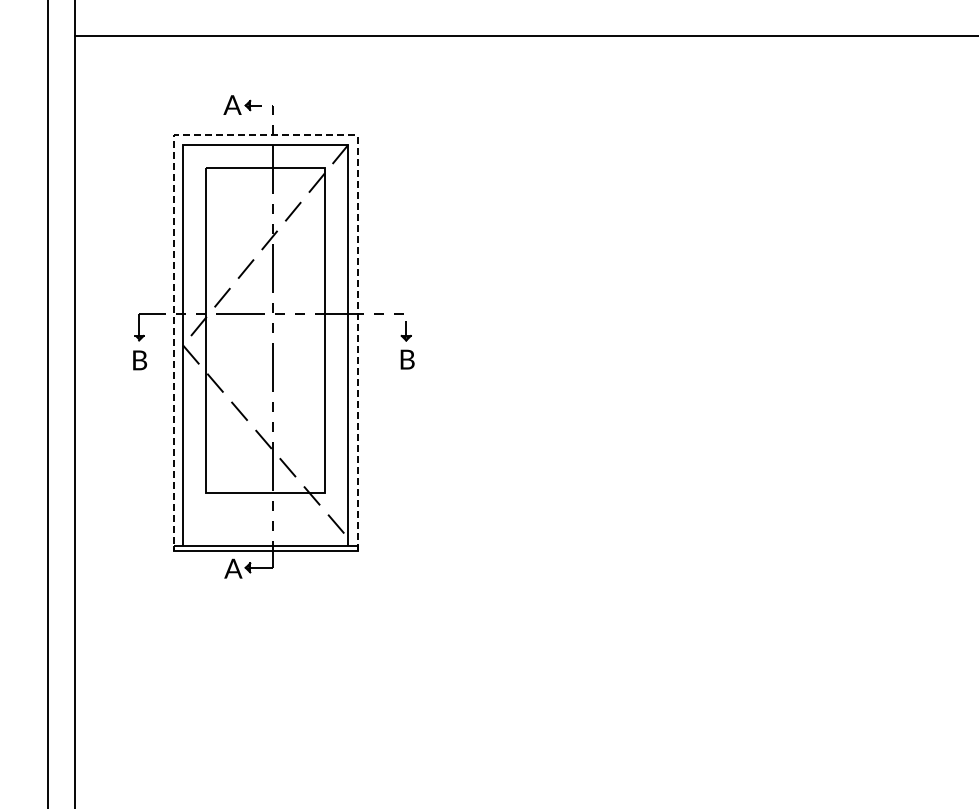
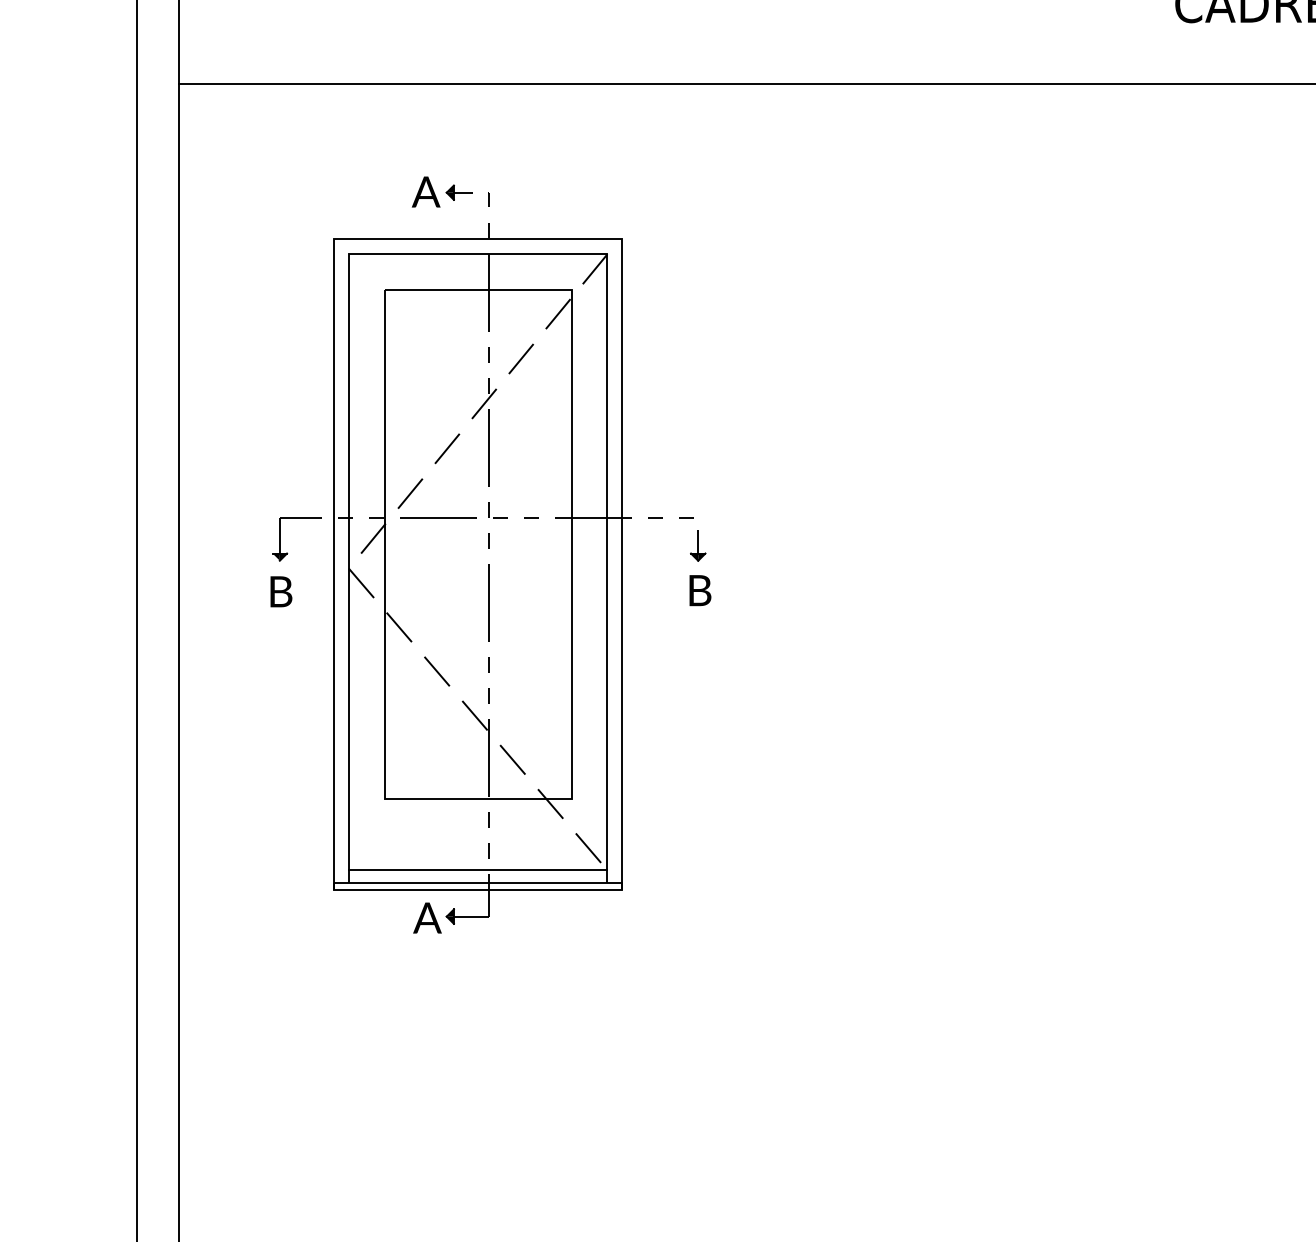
line: (265, 135) -> (477, 239), dashed -> solid
line: (265, 538) -> (477, 870), added

